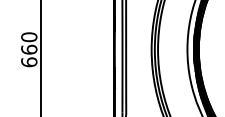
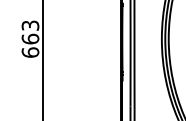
text: (29, 37) -> (30, 25), 660 -> 663

